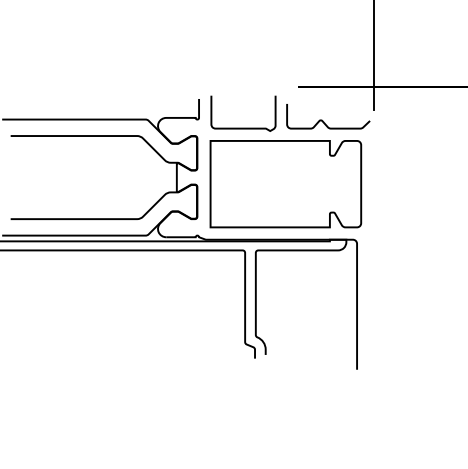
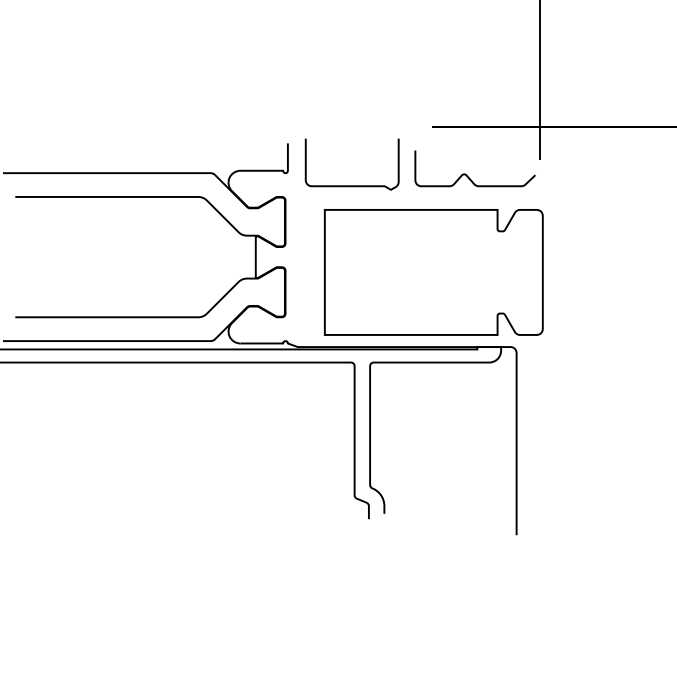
part: (285, 184) -> (433, 272), moved

